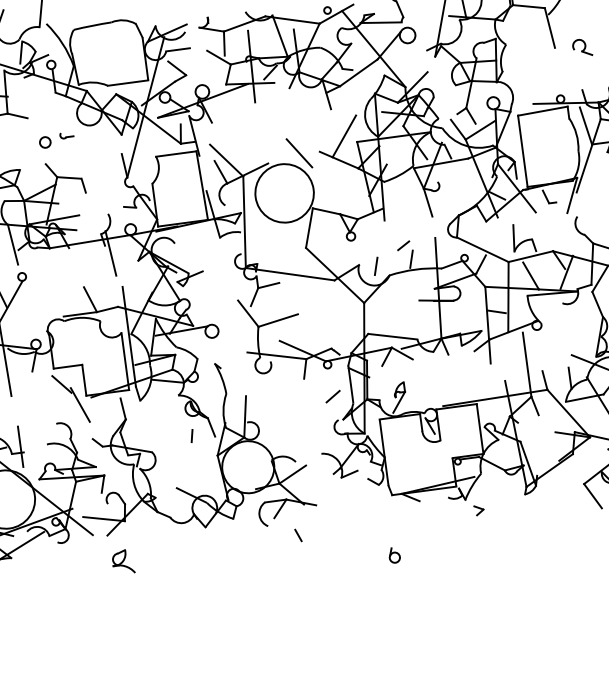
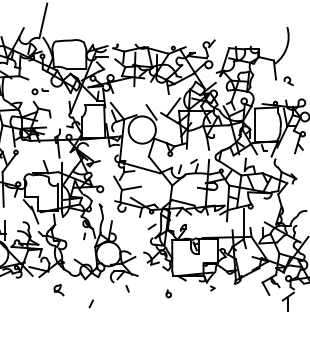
part: (393, 554) -> (168, 293), moved
part: (122, 562) -> (58, 290), moved
line: (223, 577) -> (90, 303), added

